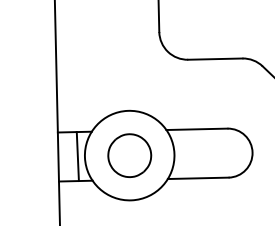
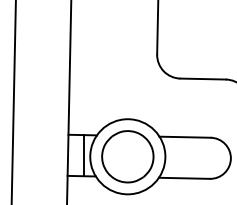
part: (129, 155) -> (127, 156), size x1.43

